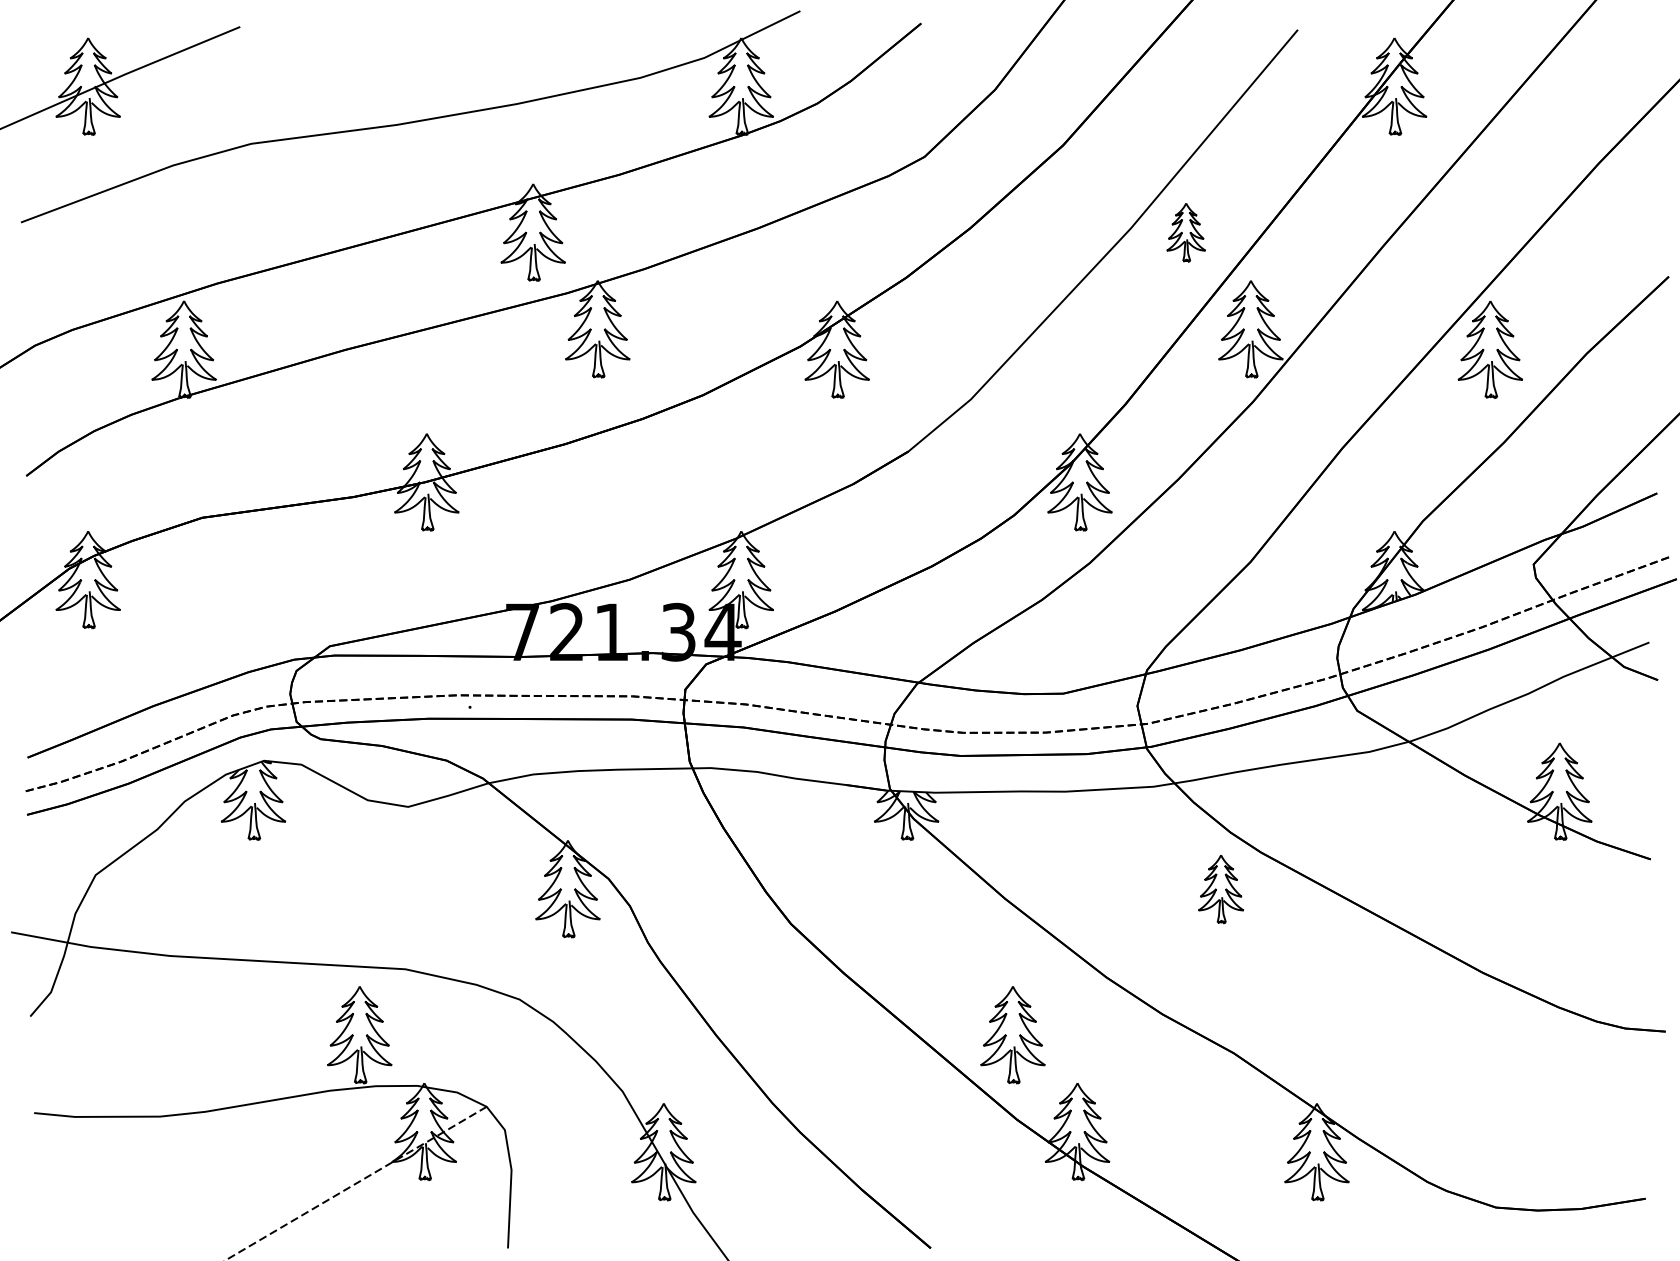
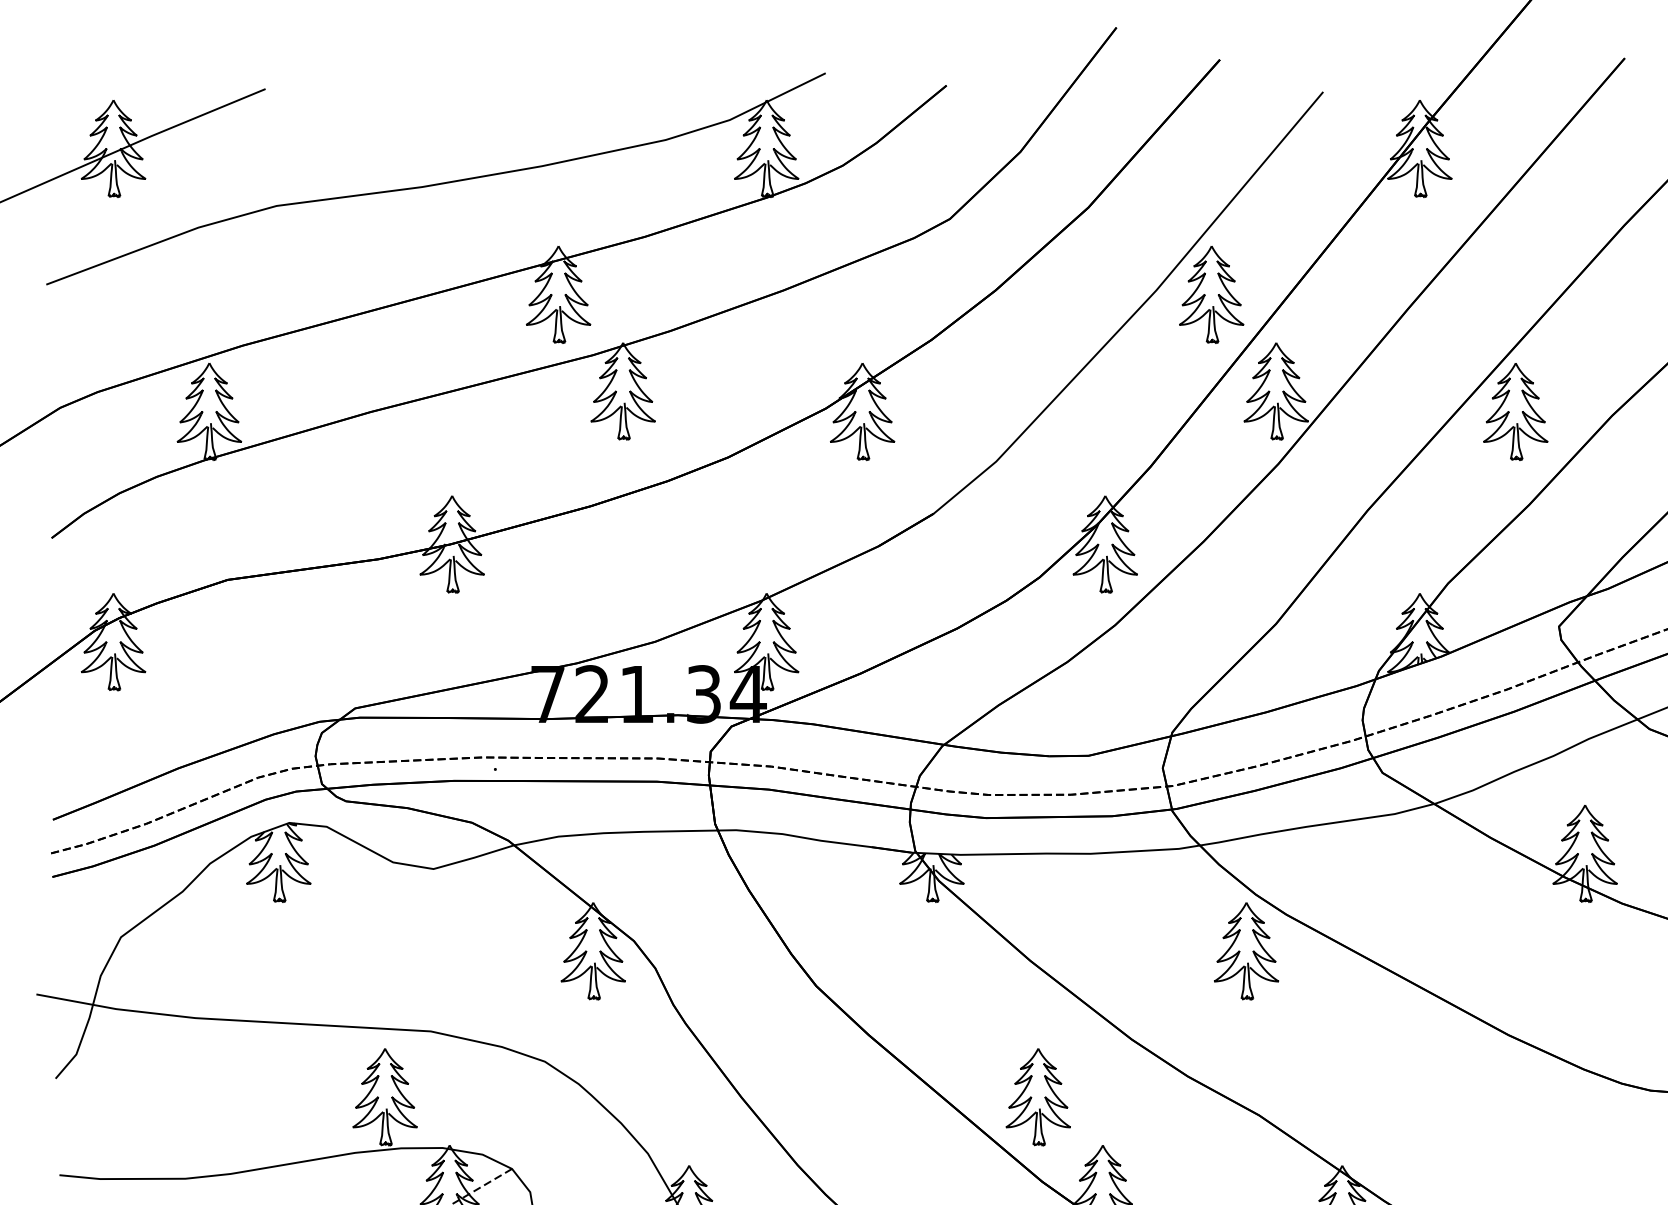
part: (1185, 232) -> (1210, 294), size x1.67
part: (1220, 889) -> (1245, 951), size x1.43

